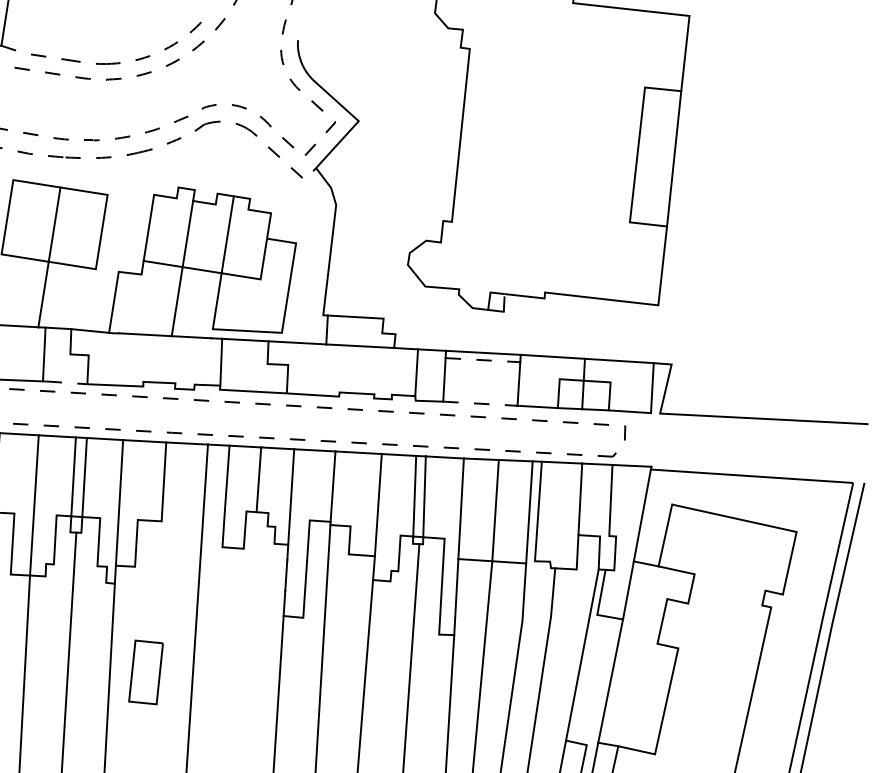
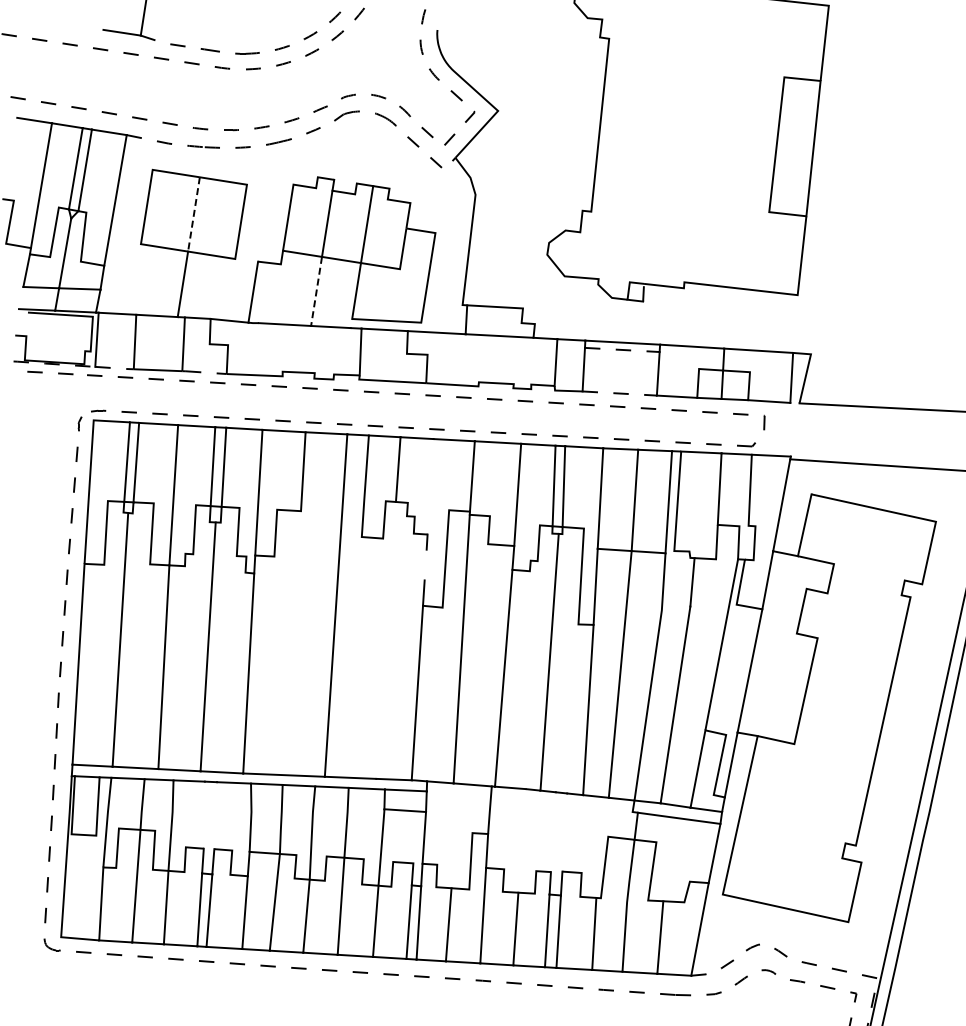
line: (54, 224) -> (193, 214), solid -> dashed
line: (177, 301) -> (316, 291), solid -> dashed
line: (291, 496) -> (430, 486), removed
line: (286, 574) -> (425, 564), removed
part: (146, 672) -> (285, 662), removed

